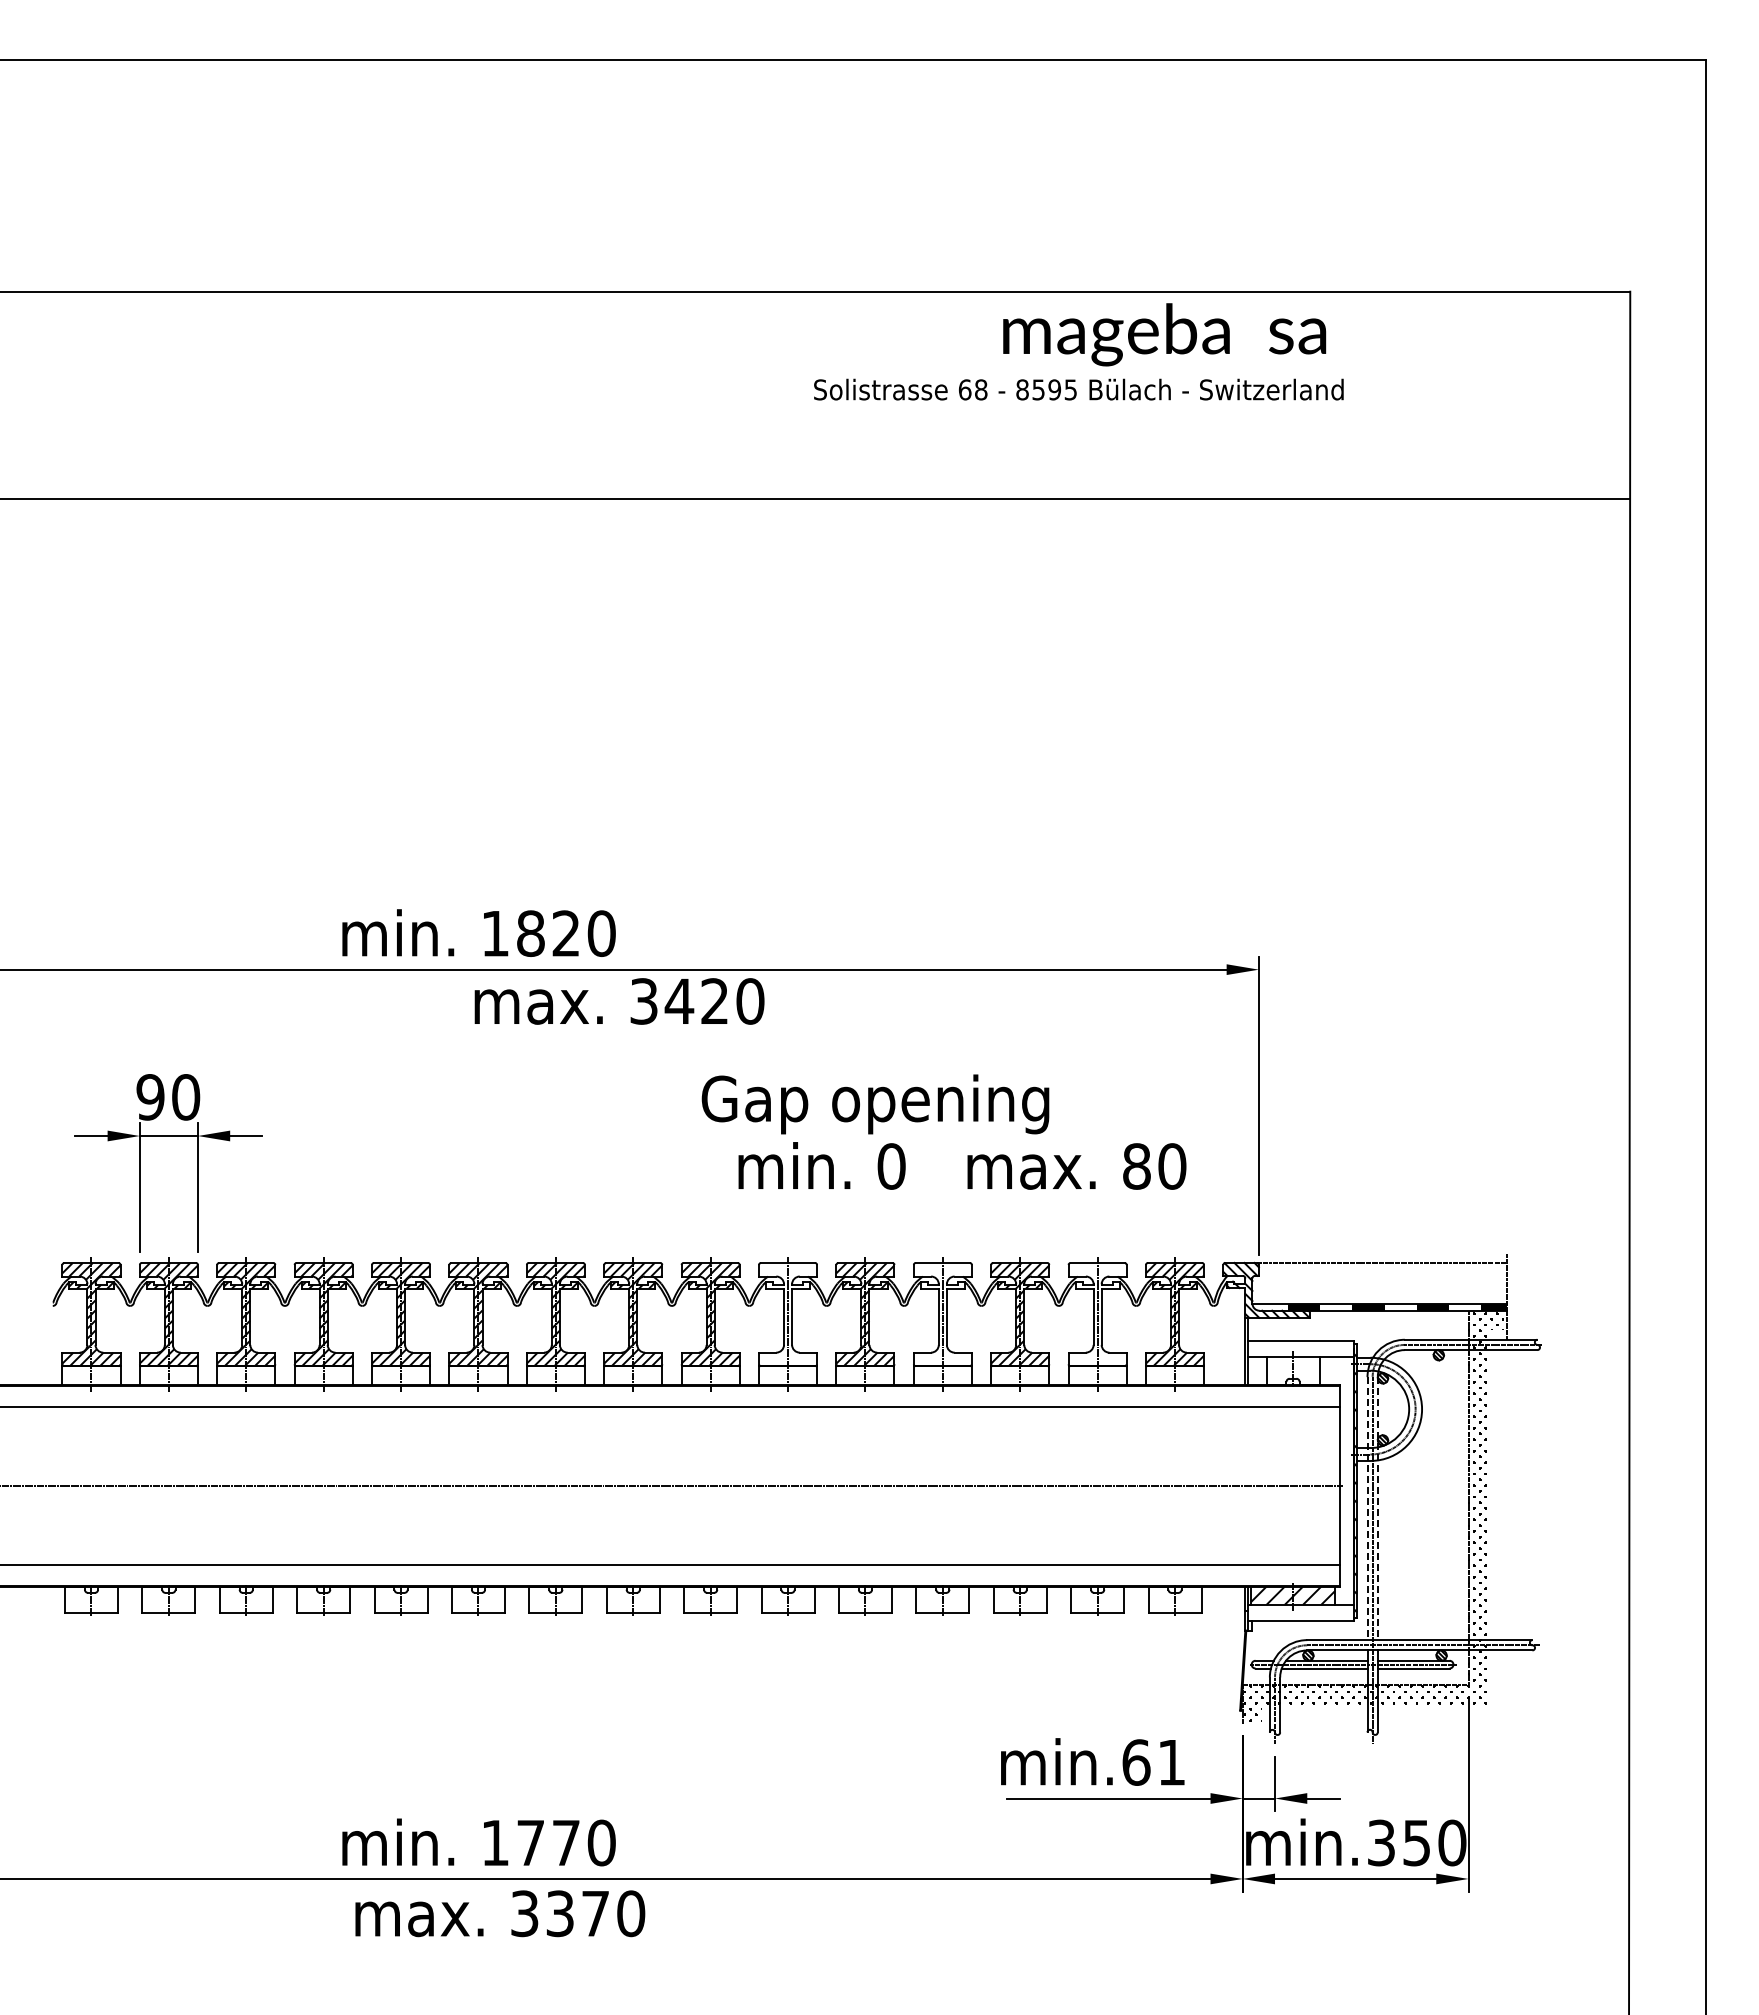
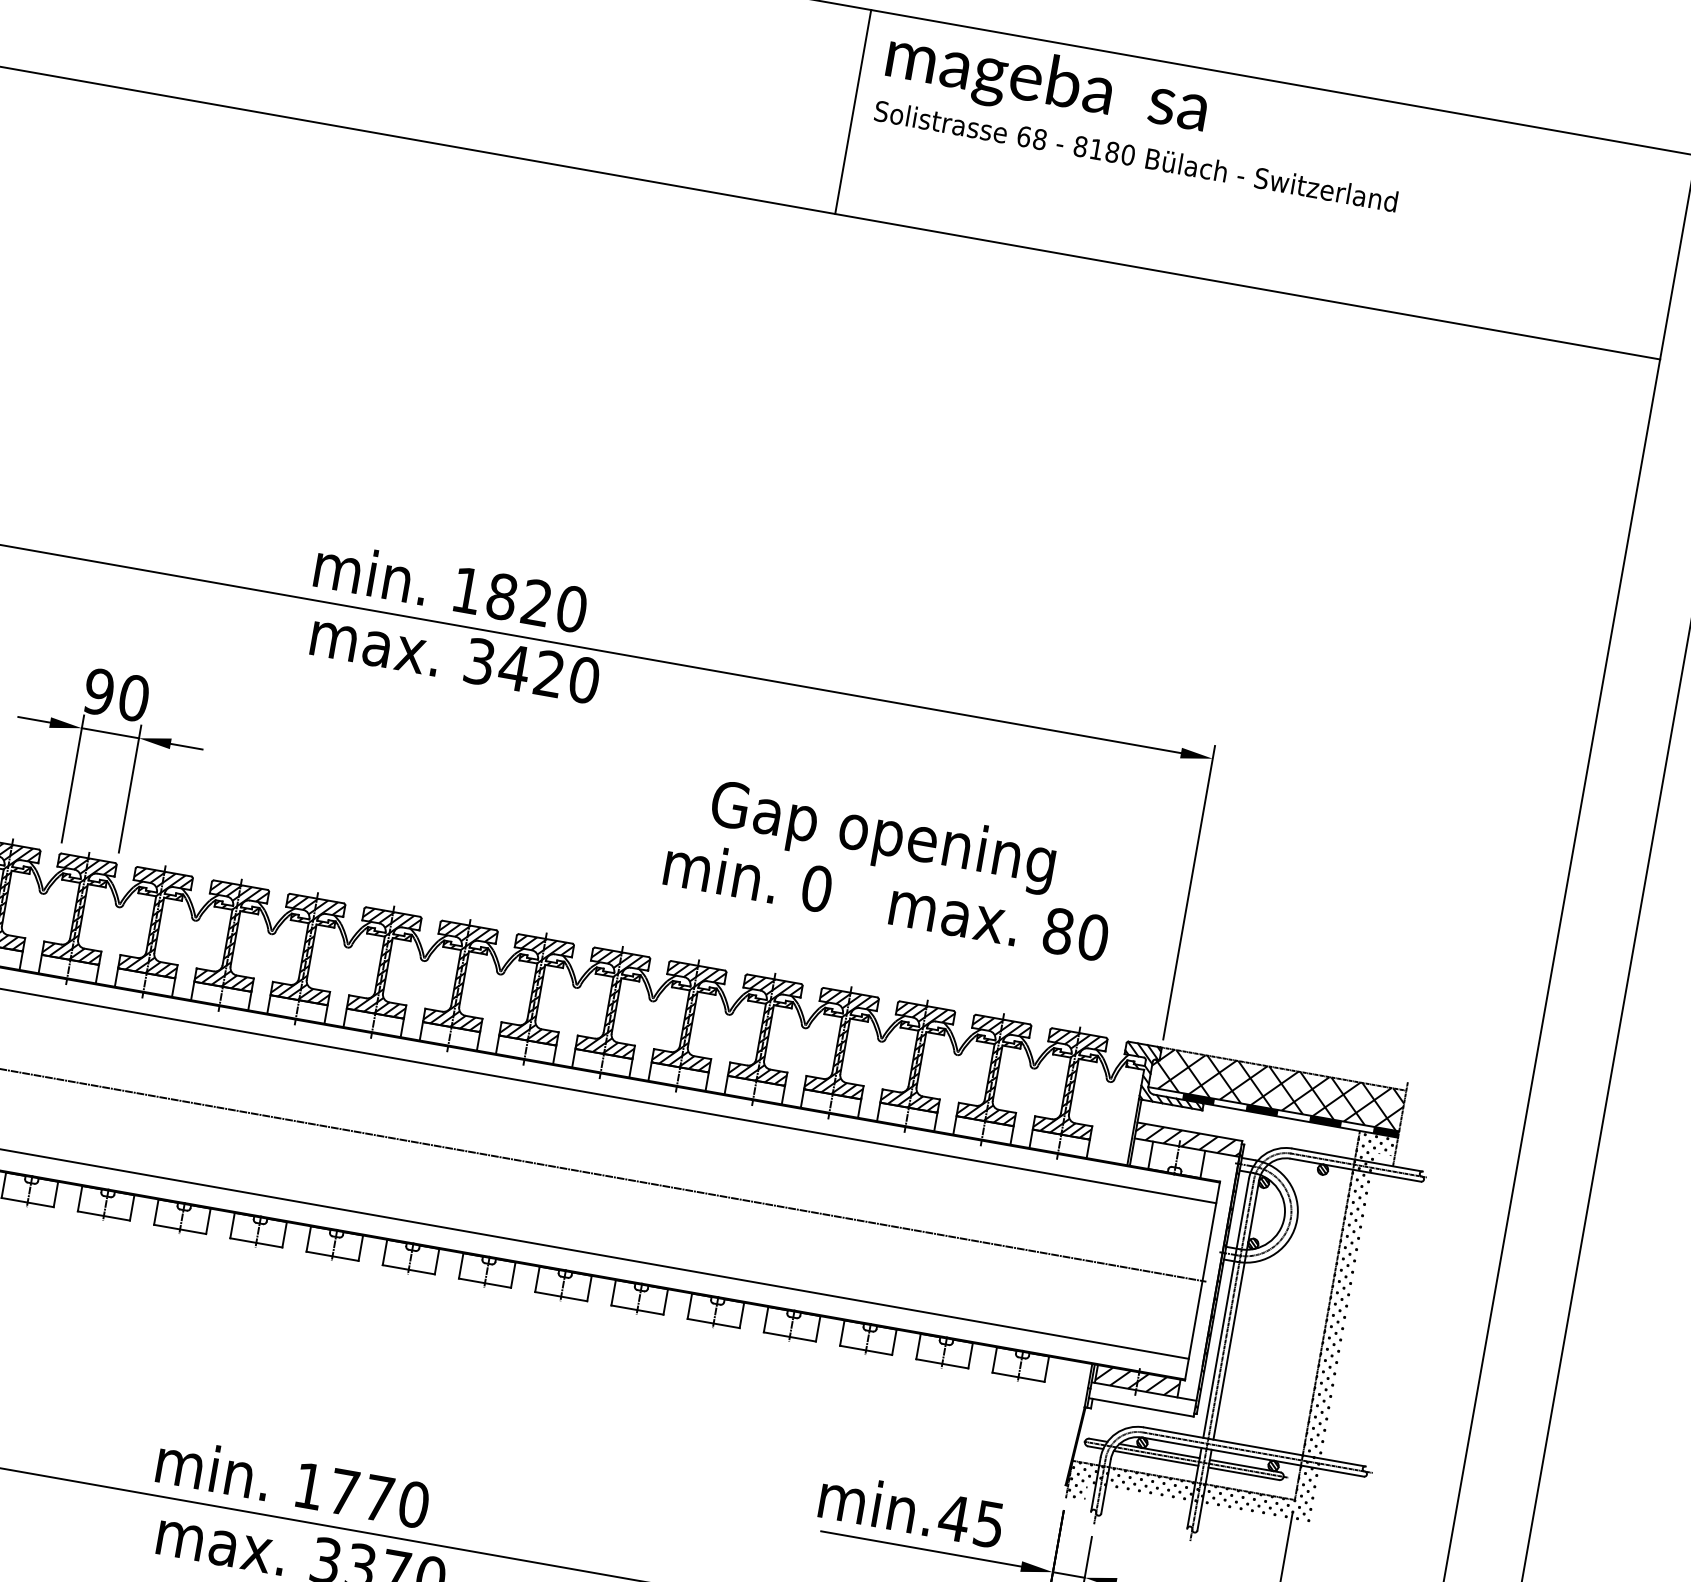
text: (1164, 334) -> (1046, 84), moved
text: (1054, 389) -> (1112, 151), 8595 -> 8180
line: (792, 394) -> (853, 111), added
text: (619, 1001) -> (455, 657), moved
text: (875, 1104) -> (882, 837), moved
hatch: (1379, 1283) -> (1277, 1088), added
hatch: (788, 1314) -> (689, 1016), added
hatch: (942, 1314) -> (841, 1043), added
hatch: (1097, 1314) -> (993, 1070), added
hatch: (1300, 1349) -> (1187, 1139), added
line: (1367, 1509) -> (1225, 1309), dashed -> solid
line: (1377, 1509) -> (1235, 1310), dashed -> solid
text: (1152, 1762) -> (970, 1521), min.61 -> min.45

